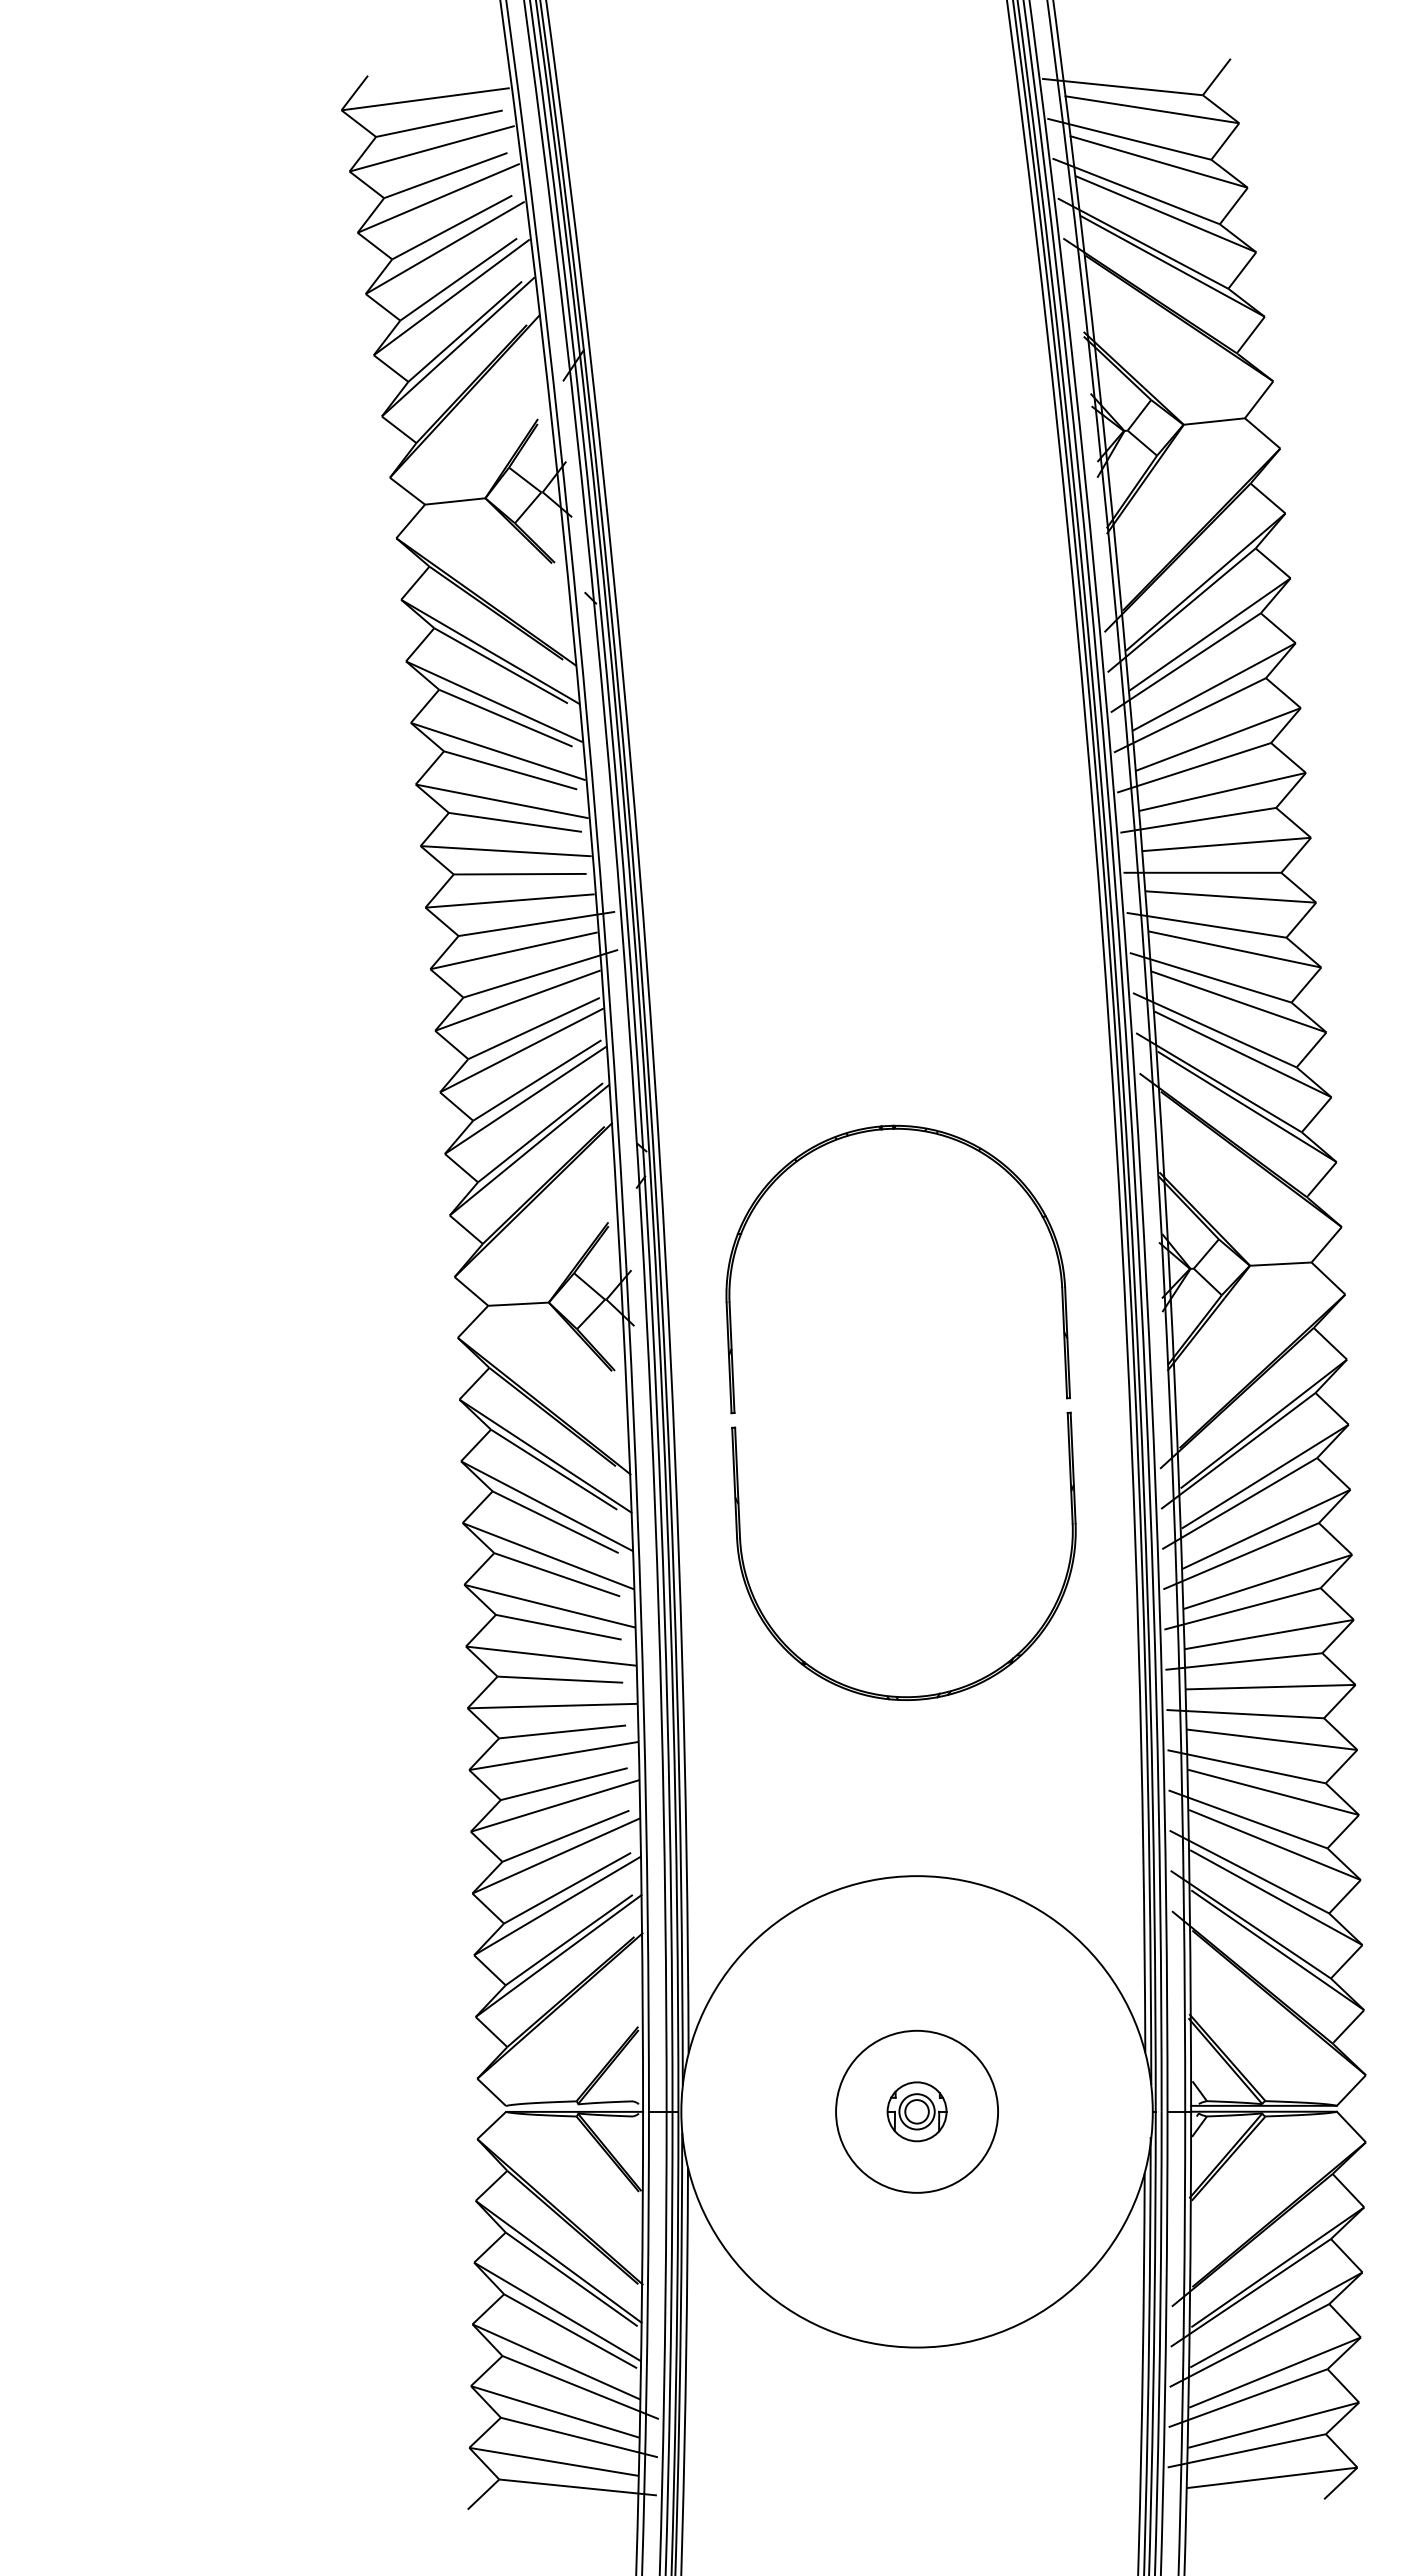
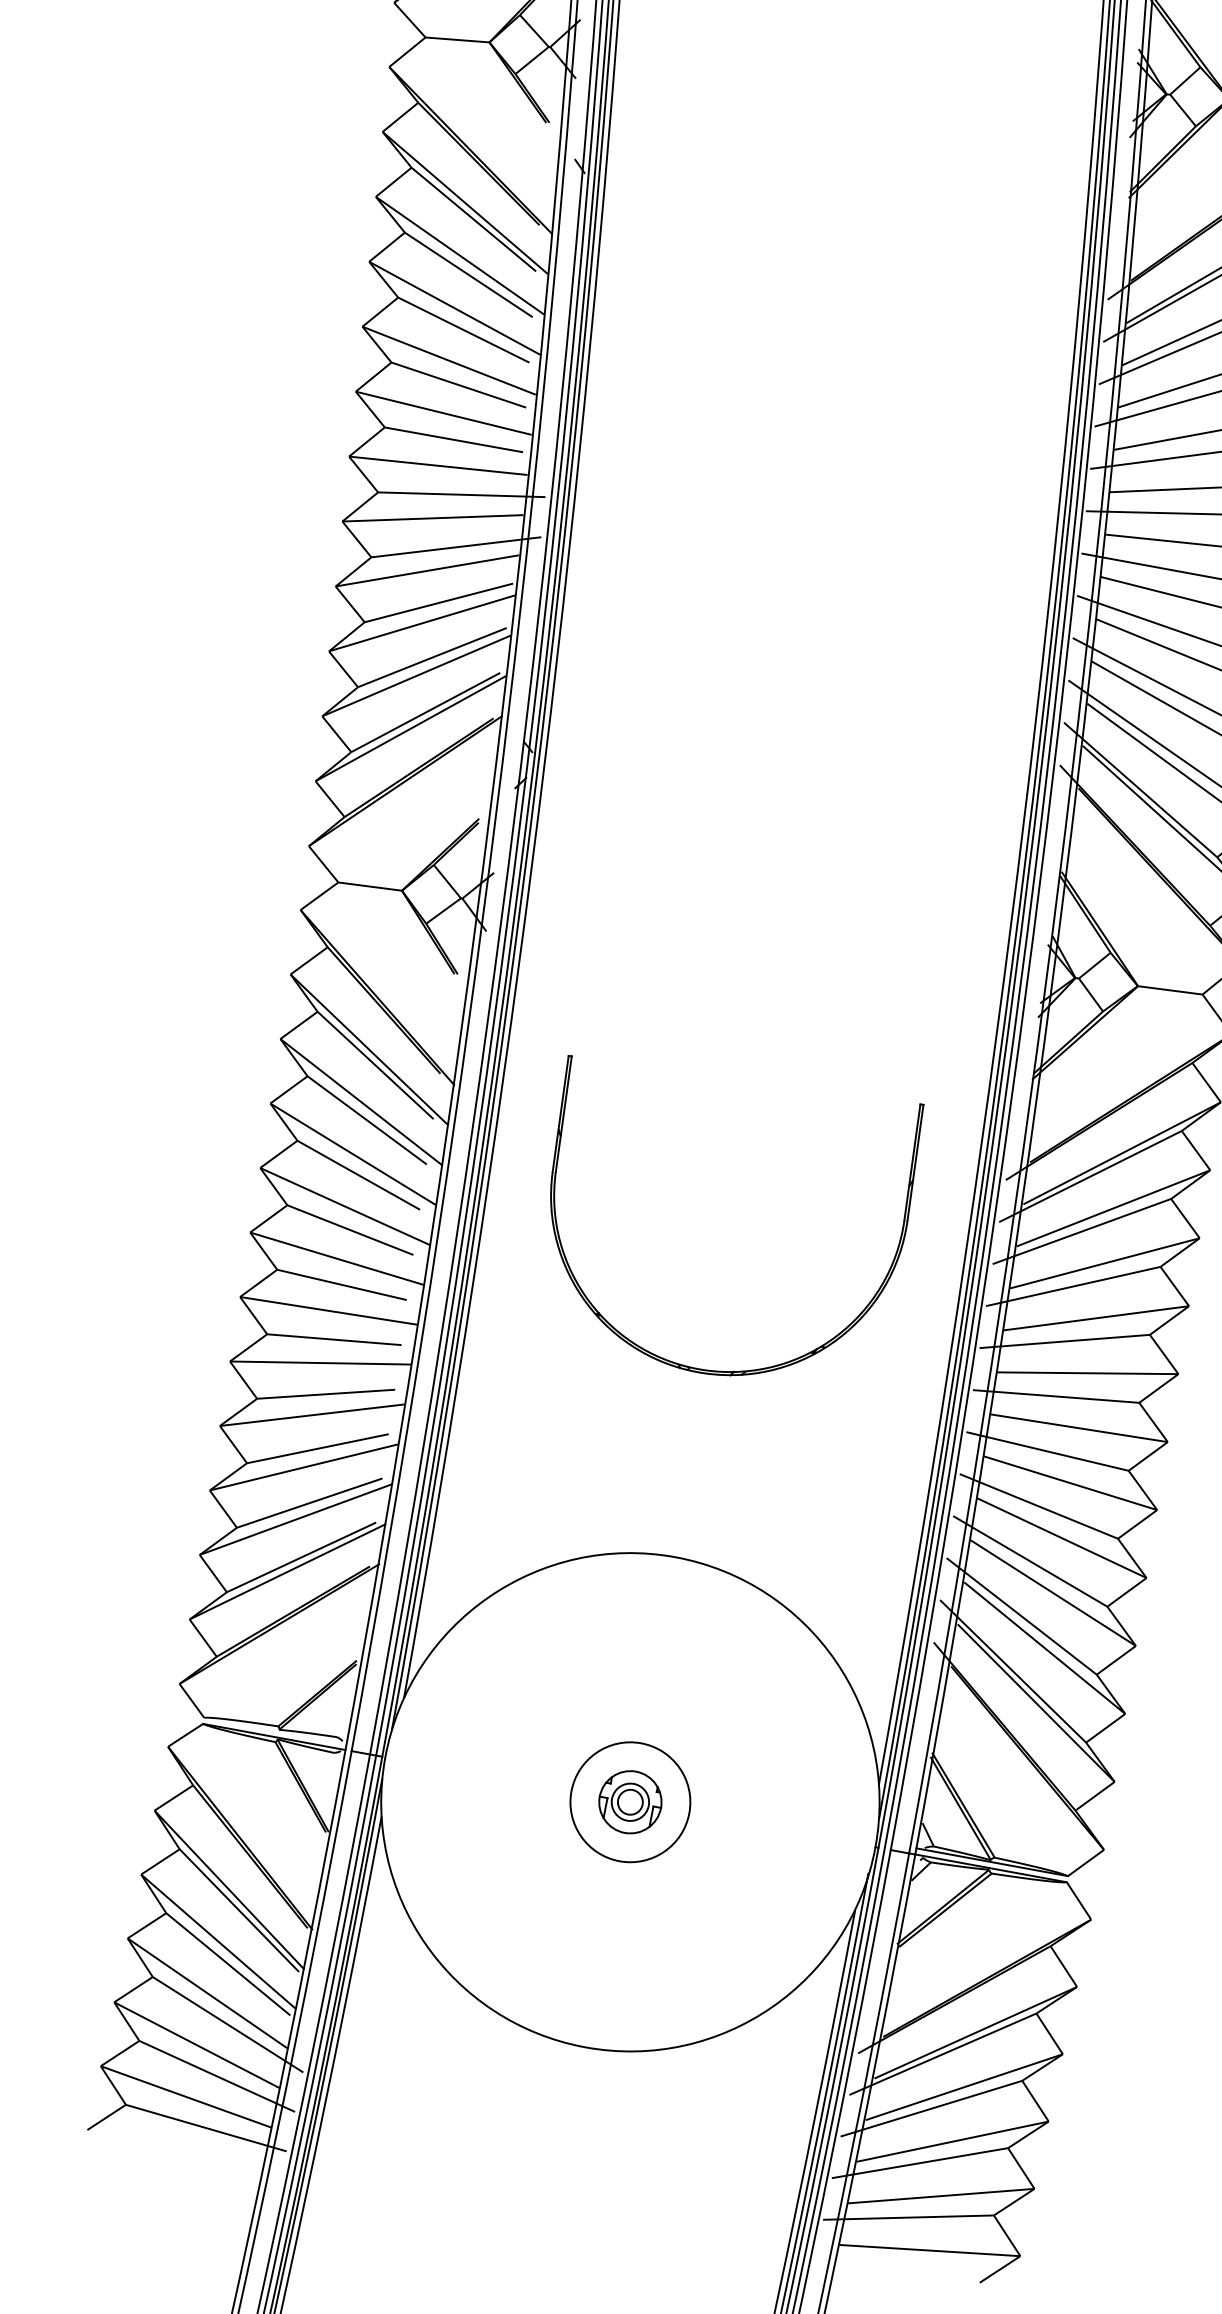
part: (907, 1130) -> (807, 780), removed
circle: (917, 2111) -> (630, 1802), size x0.7

